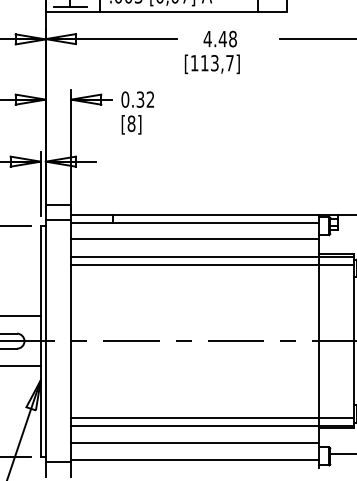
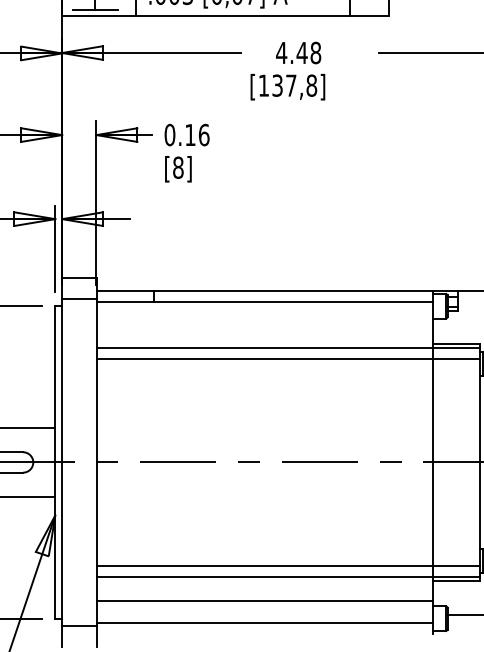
text: (217, 63) -> (294, 86), [113,7] -> [137,8]
text: (145, 99) -> (197, 134), 0.32 -> 0.16
line: (195, 238) -> (265, 323), removed

